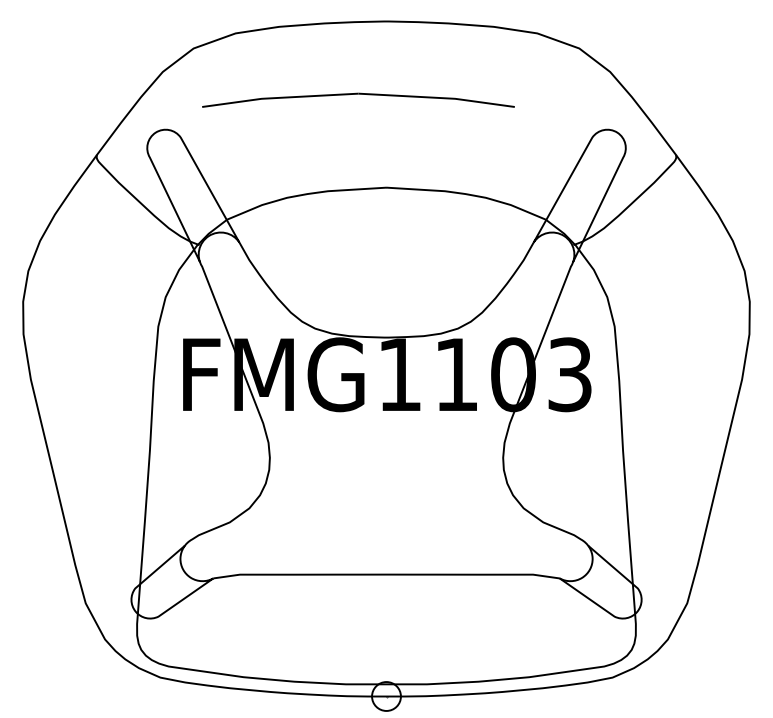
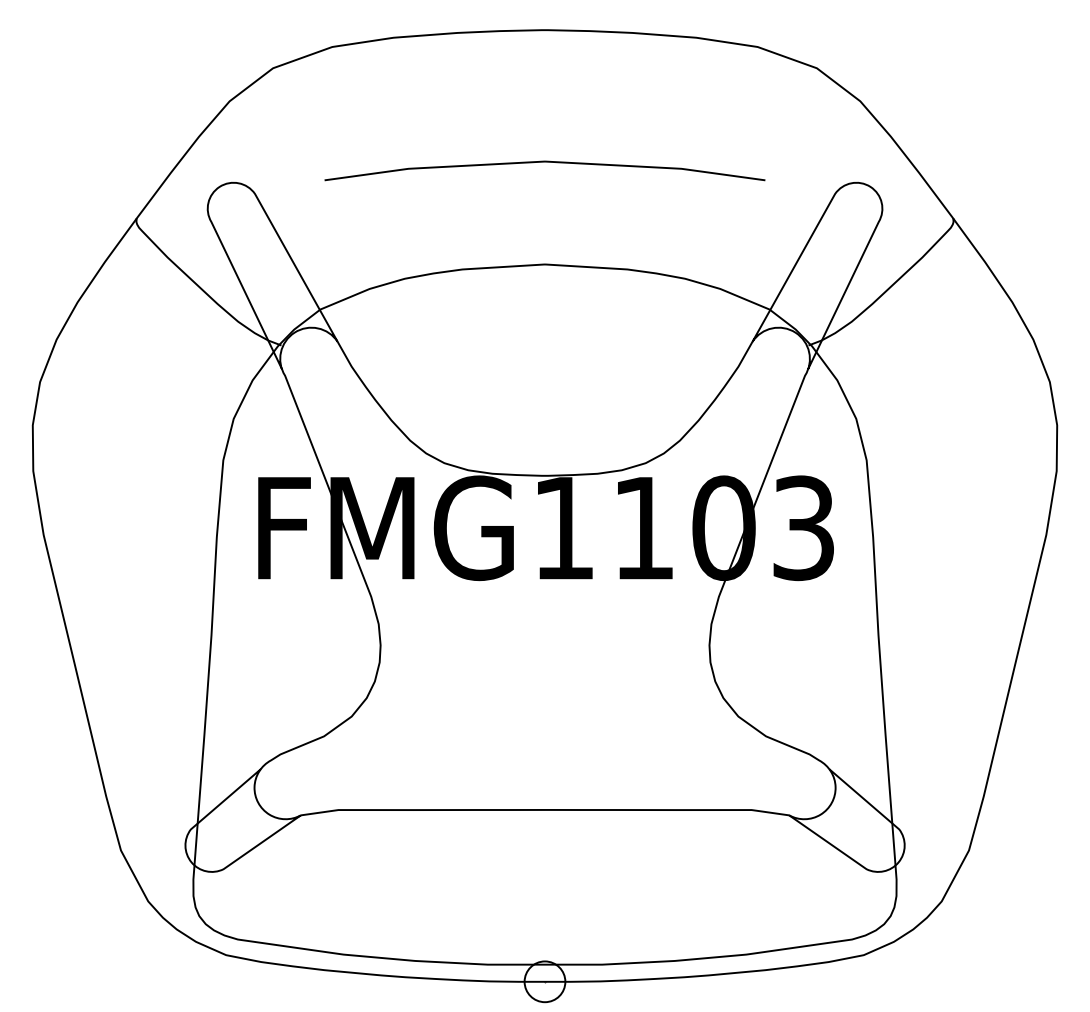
part: (358, 99) -> (545, 169), moved

